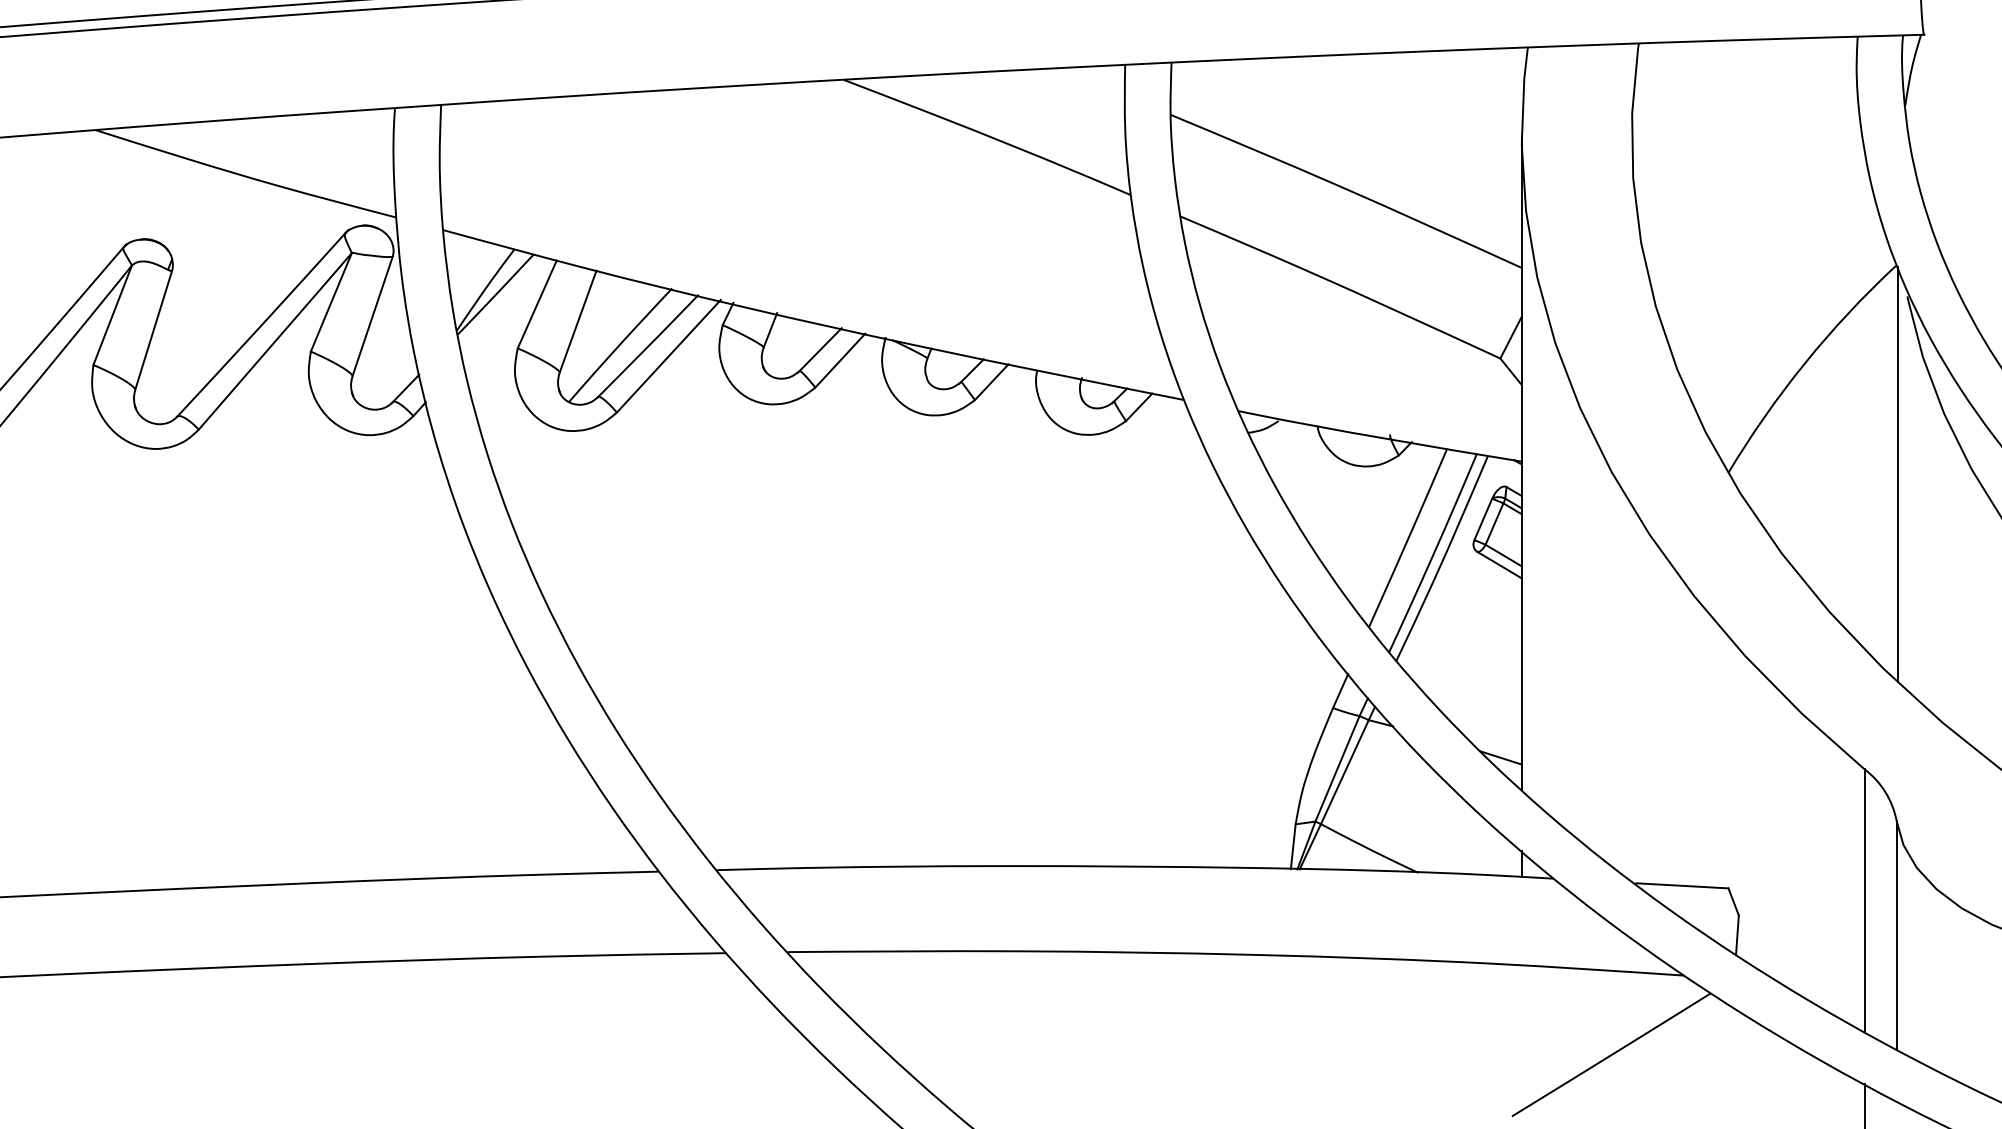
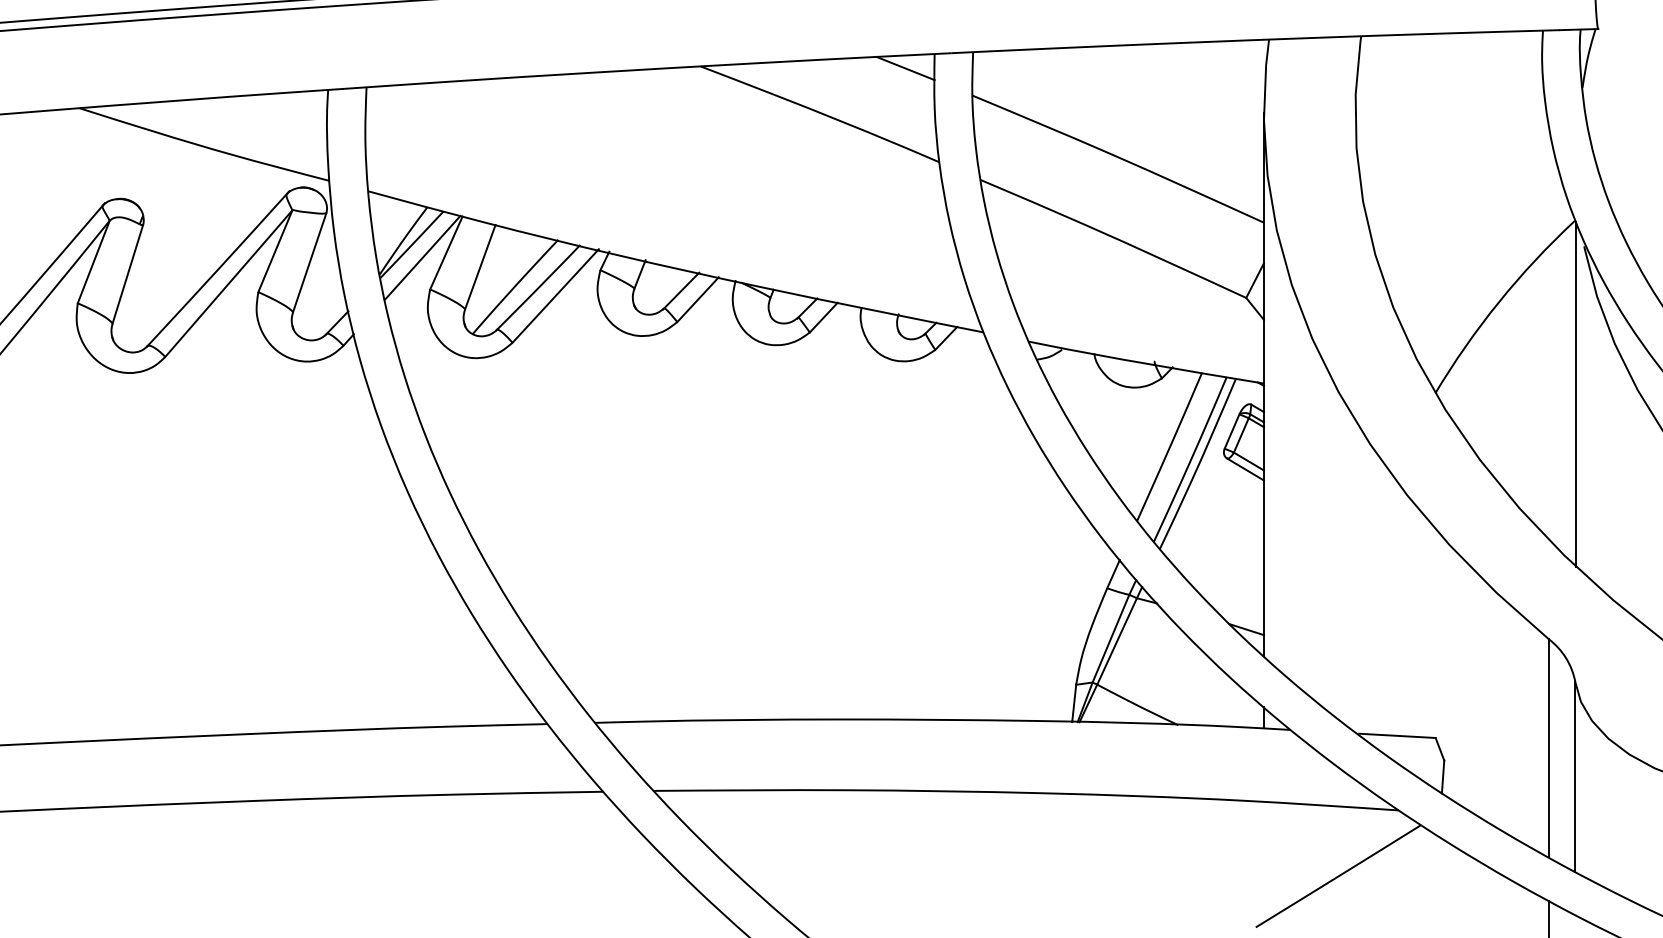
line: (1090, 82) -> (905, 68), added
line: (508, 309) -> (422, 257), added

